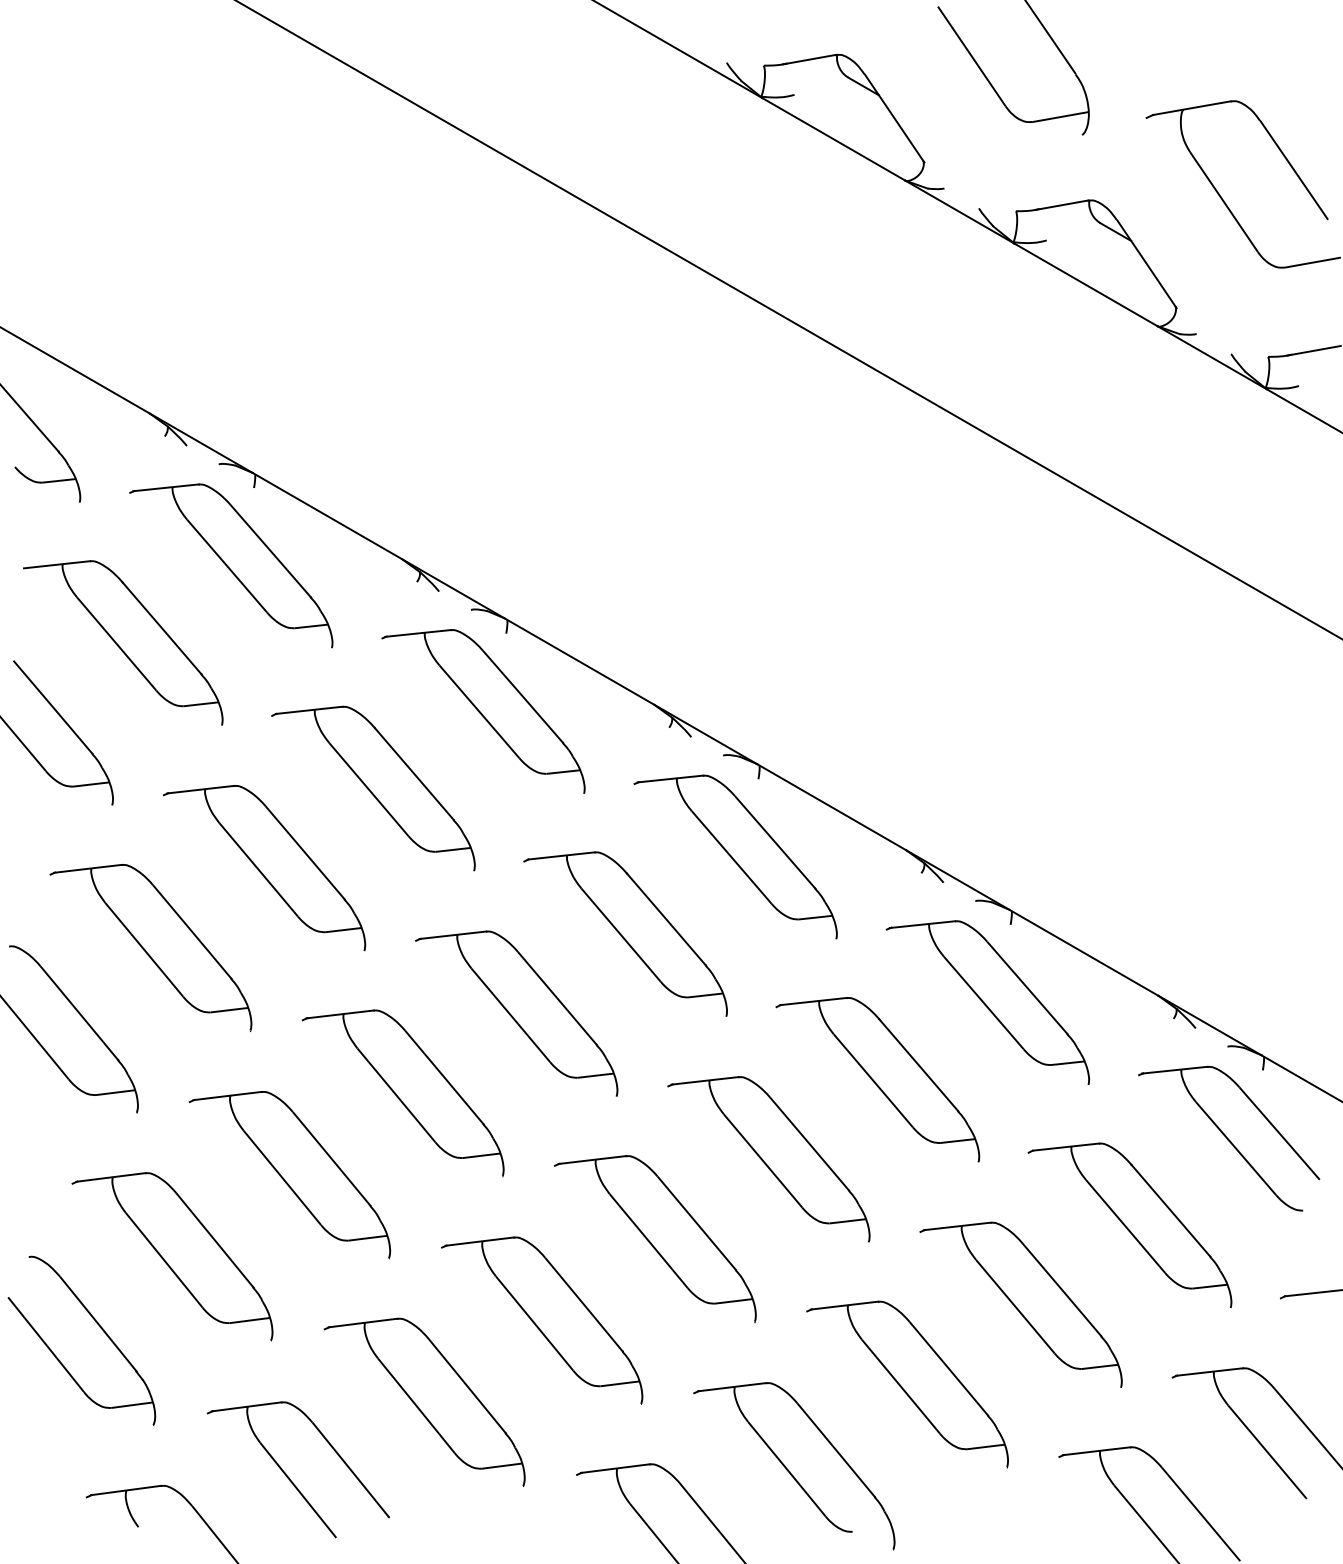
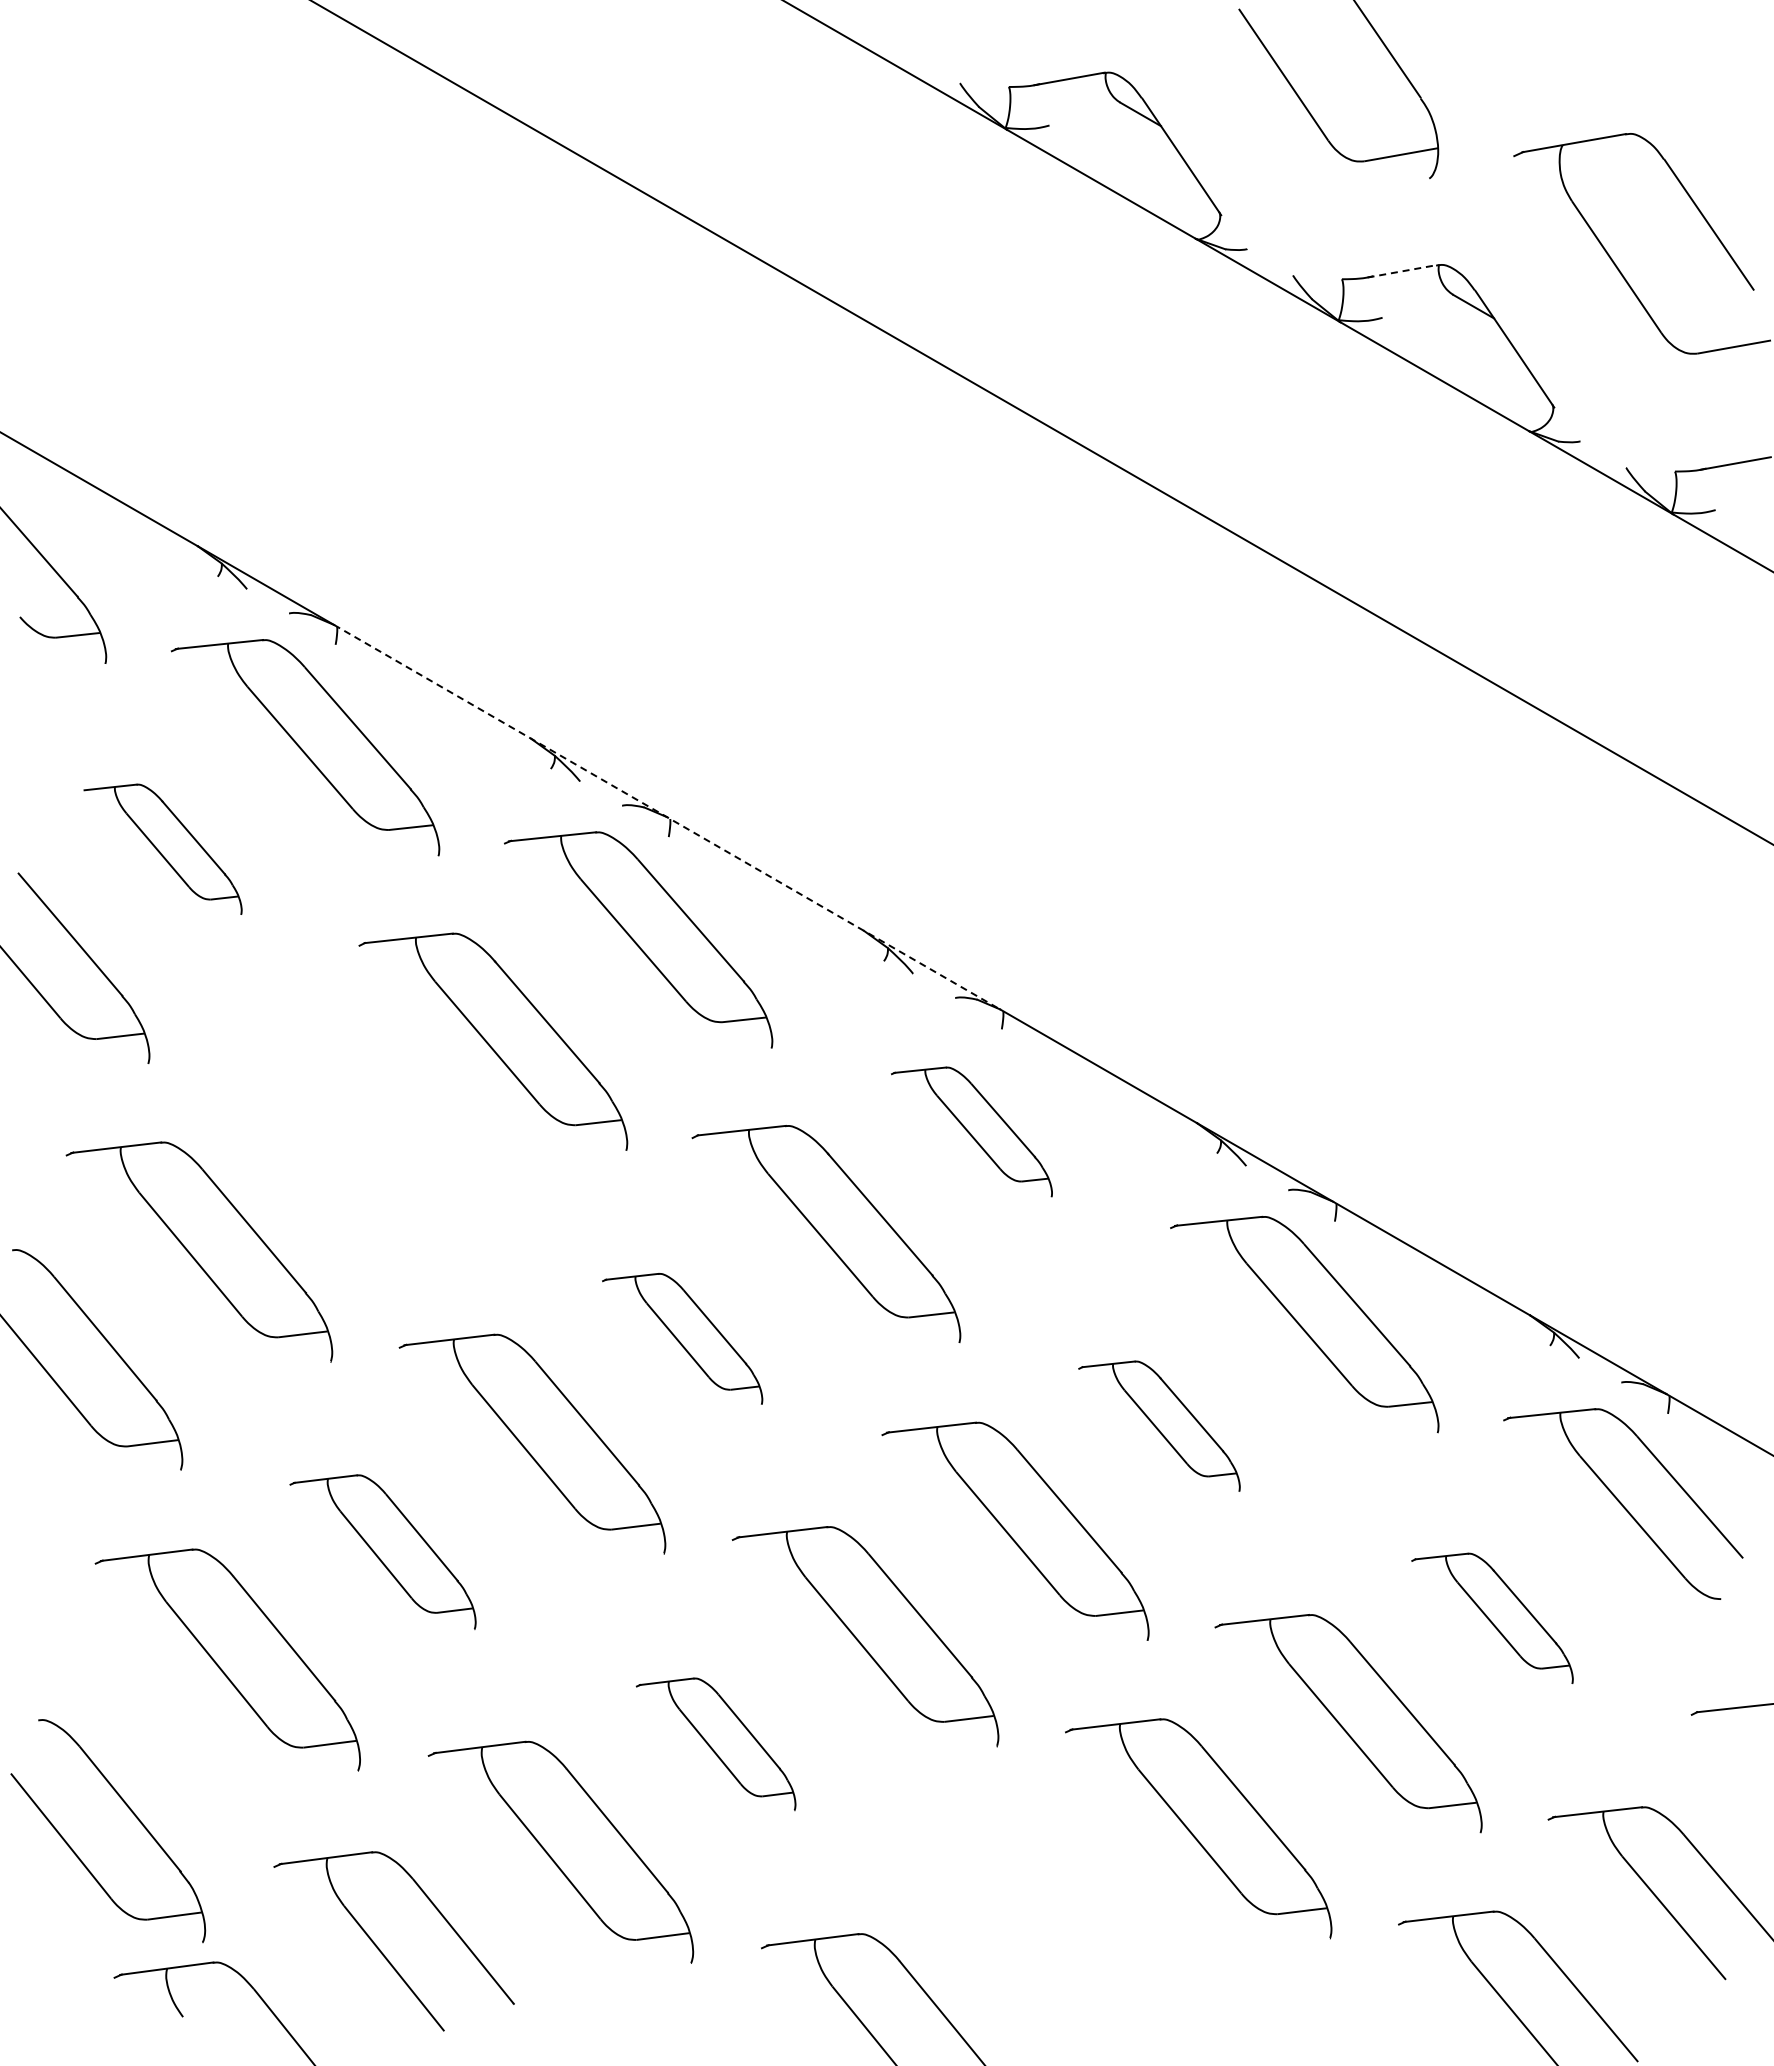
line: (1061, 205) -> (1402, 271), solid -> dashed
line: (505, 618) -> (667, 817), solid -> dashed
part: (122, 643) -> (162, 849), size x0.6
part: (735, 856) -> (971, 1131), size x0.6
part: (264, 867) -> (349, 1146), removed
part: (516, 1013) -> (682, 1338), size x0.6
part: (877, 1079) -> (1159, 1426), size x0.6
part: (289, 1175) -> (382, 1552), size x0.7
part: (1129, 1225) -> (1492, 1618), size x0.6
part: (541, 1320) -> (715, 1744), size x0.6
part: (99, 1326) -> (131, 1812), moved
part: (789, 1470) -> (1042, 1942), removed

